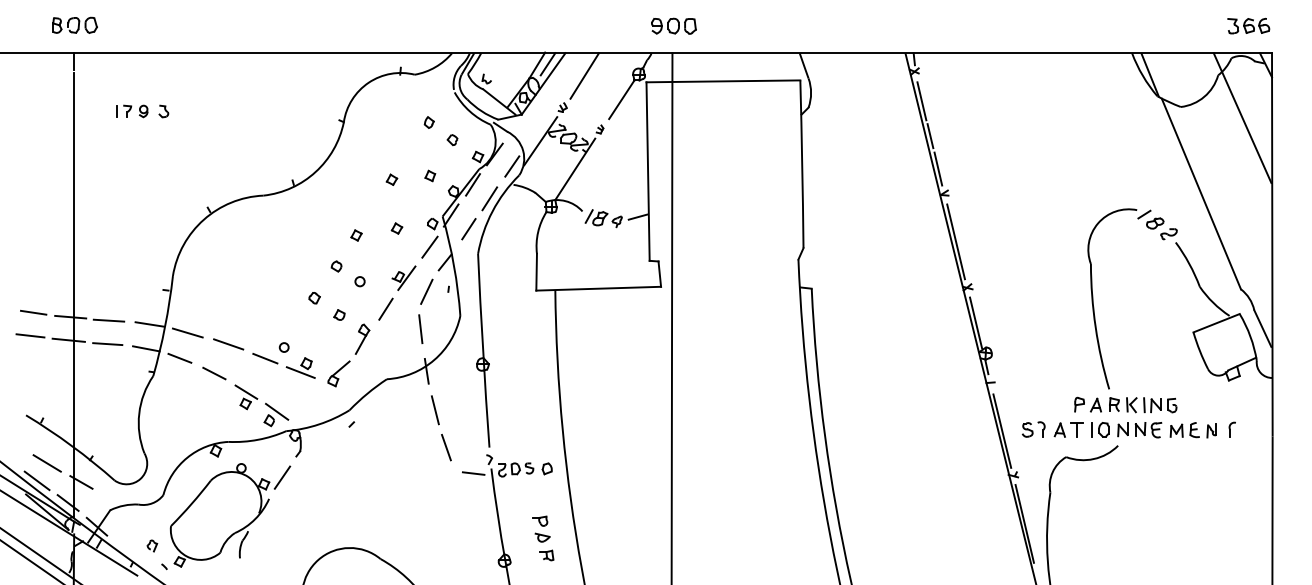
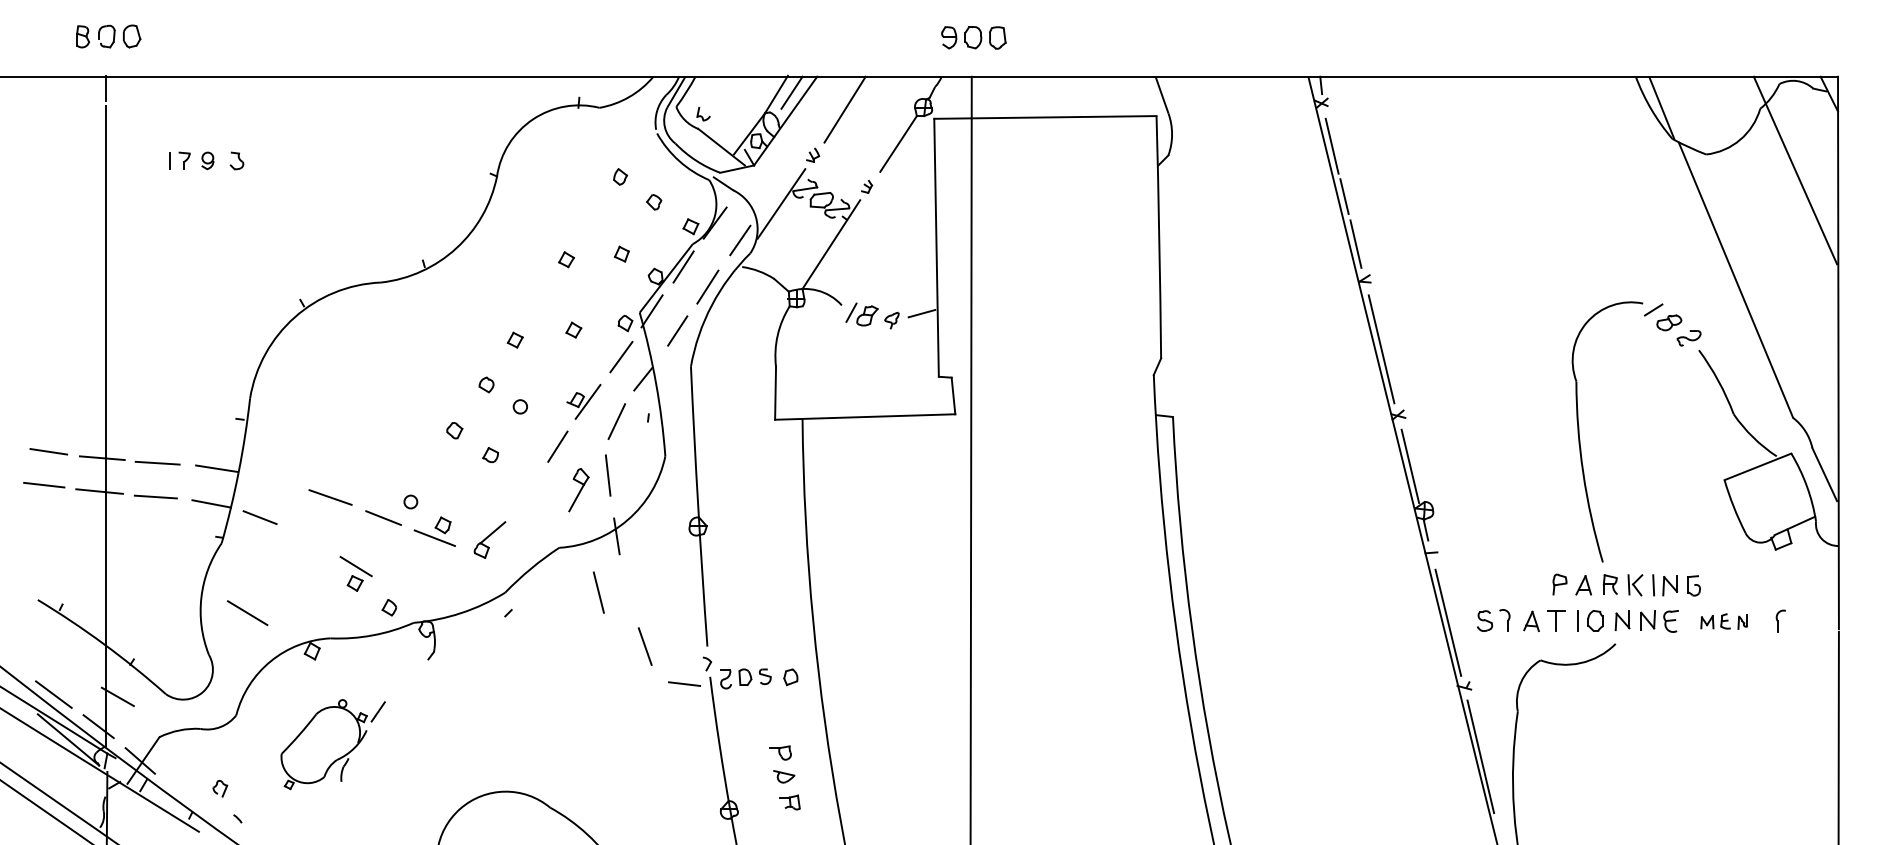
part: (1248, 25) -> (1804, 36), removed
line: (187, 332) -> (271, 480), removed
part: (362, 338) -> (578, 488), moved
line: (214, 373) -> (310, 539), removed
line: (435, 410) -> (599, 592), moved
line: (277, 411) -> (401, 594), removed
part: (1192, 430) -> (1723, 621), size x0.7
line: (46, 463) -> (246, 613), moved
part: (230, 515) -> (333, 744), size x0.6

